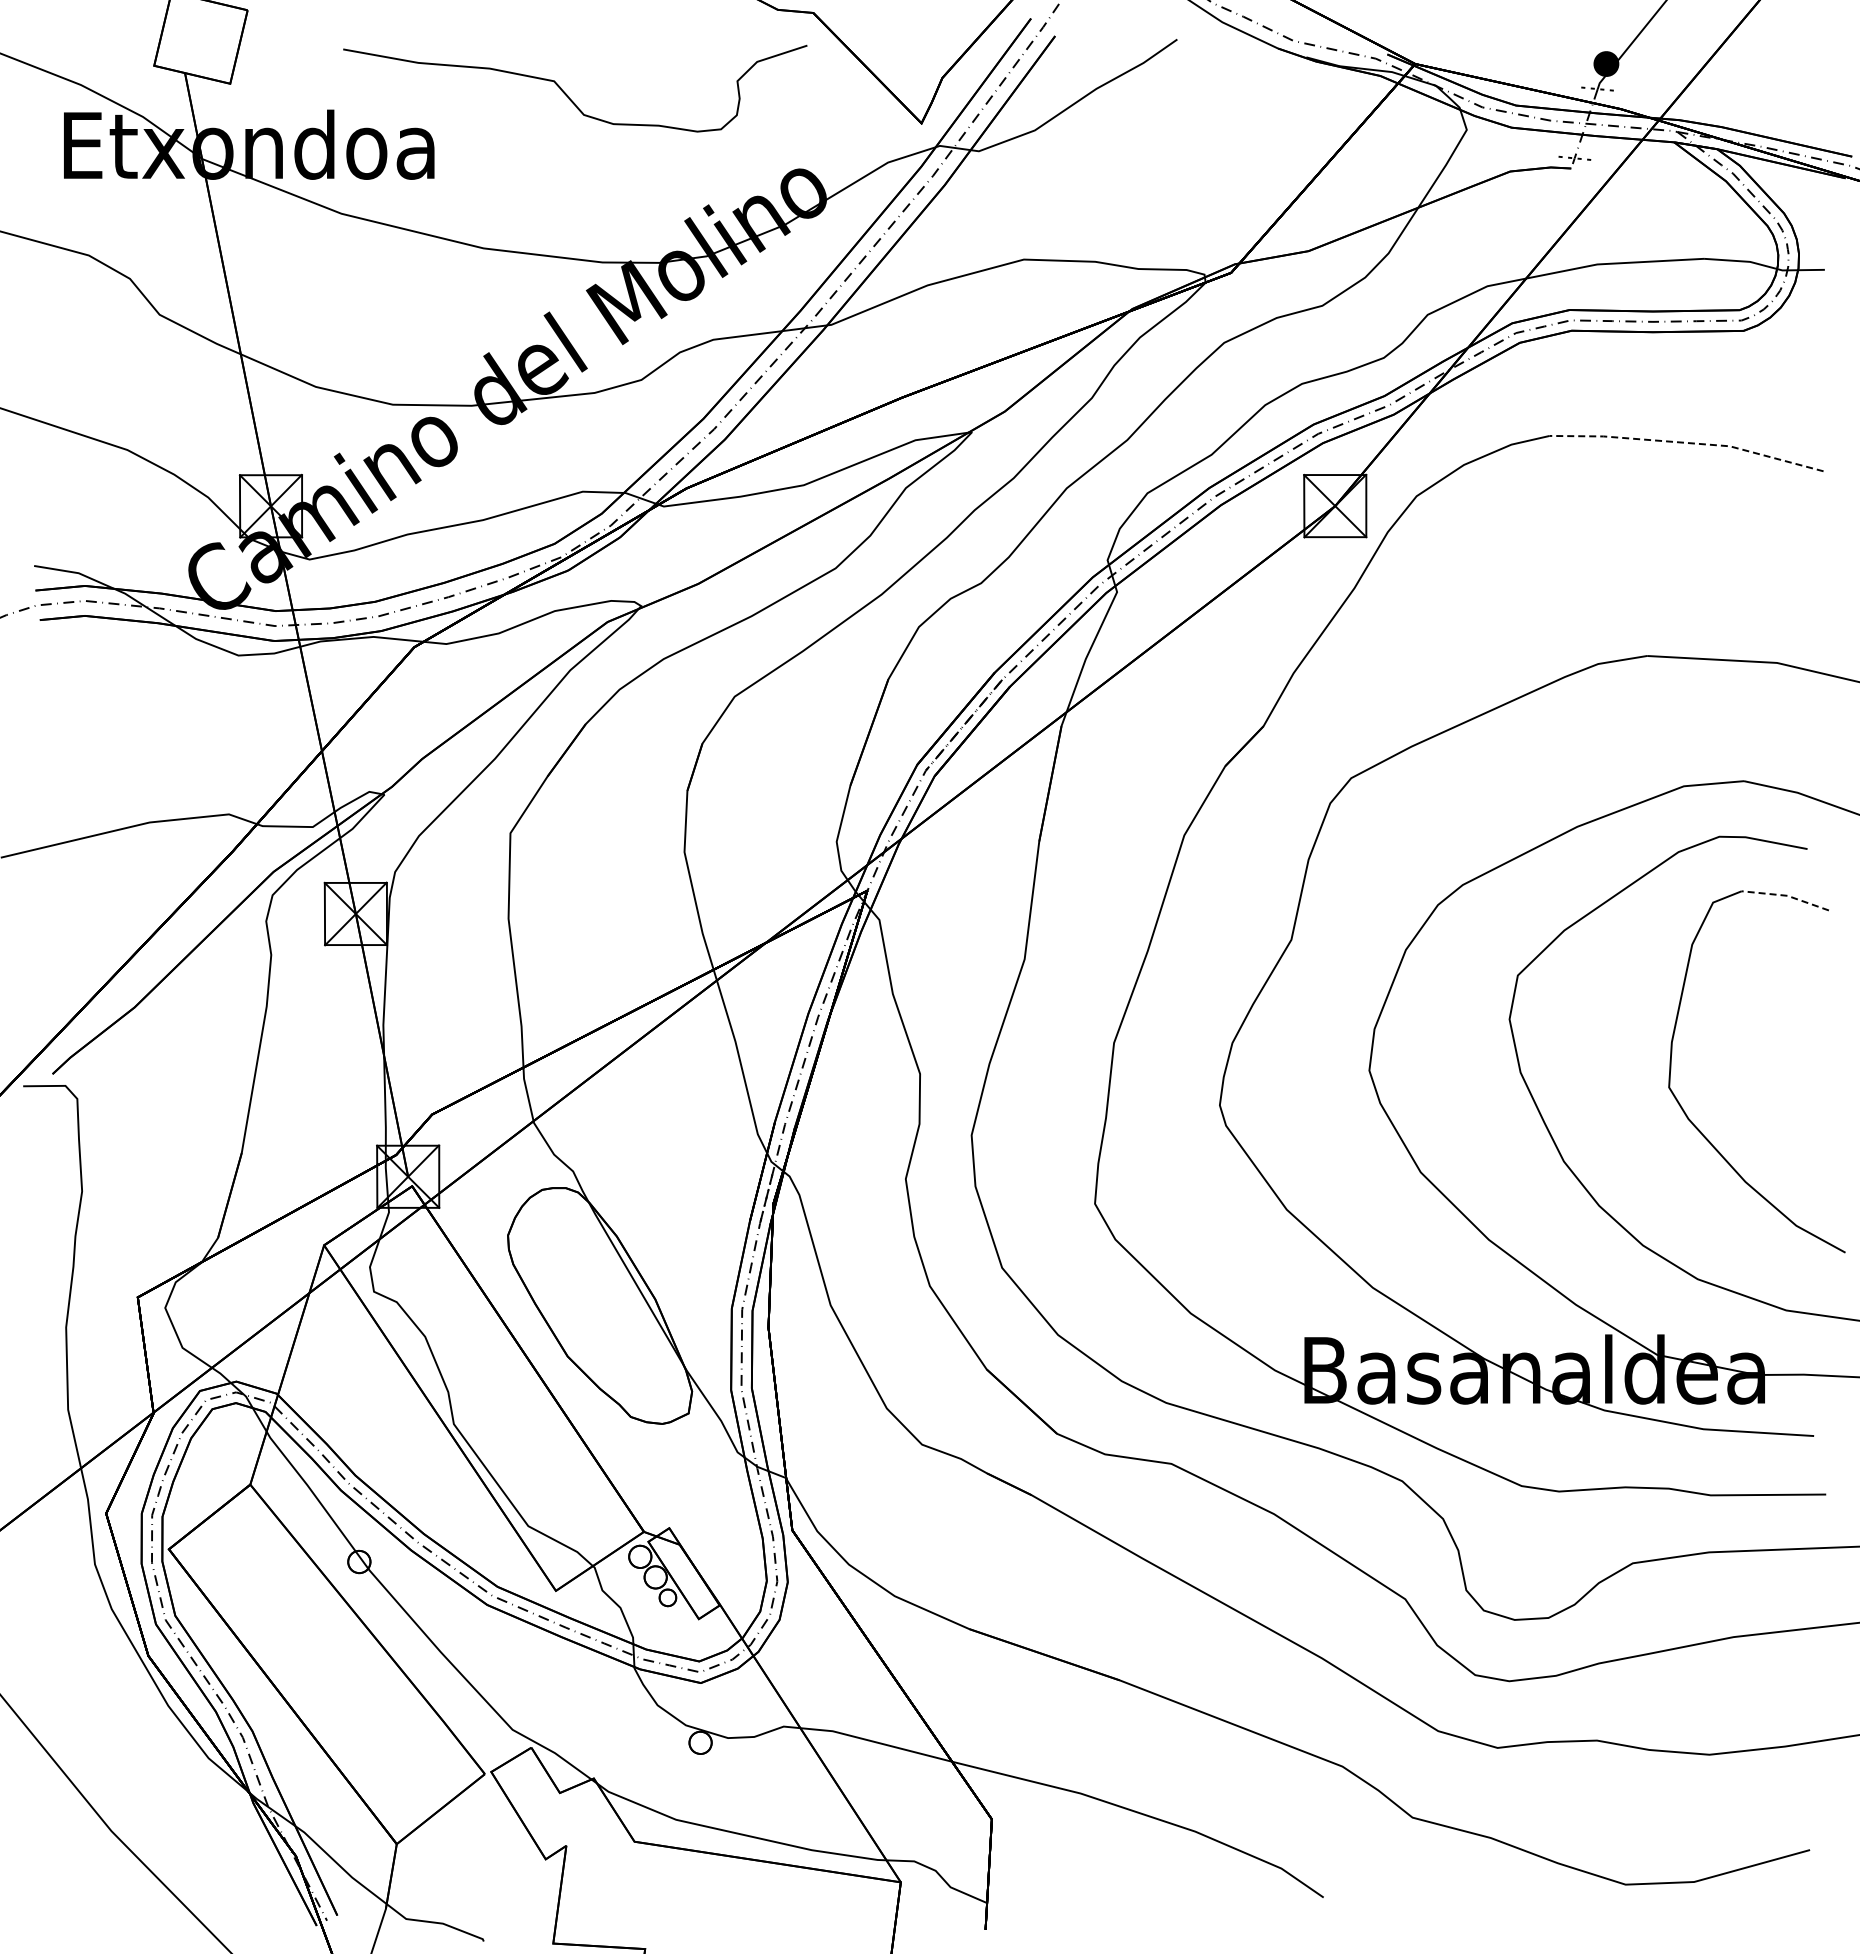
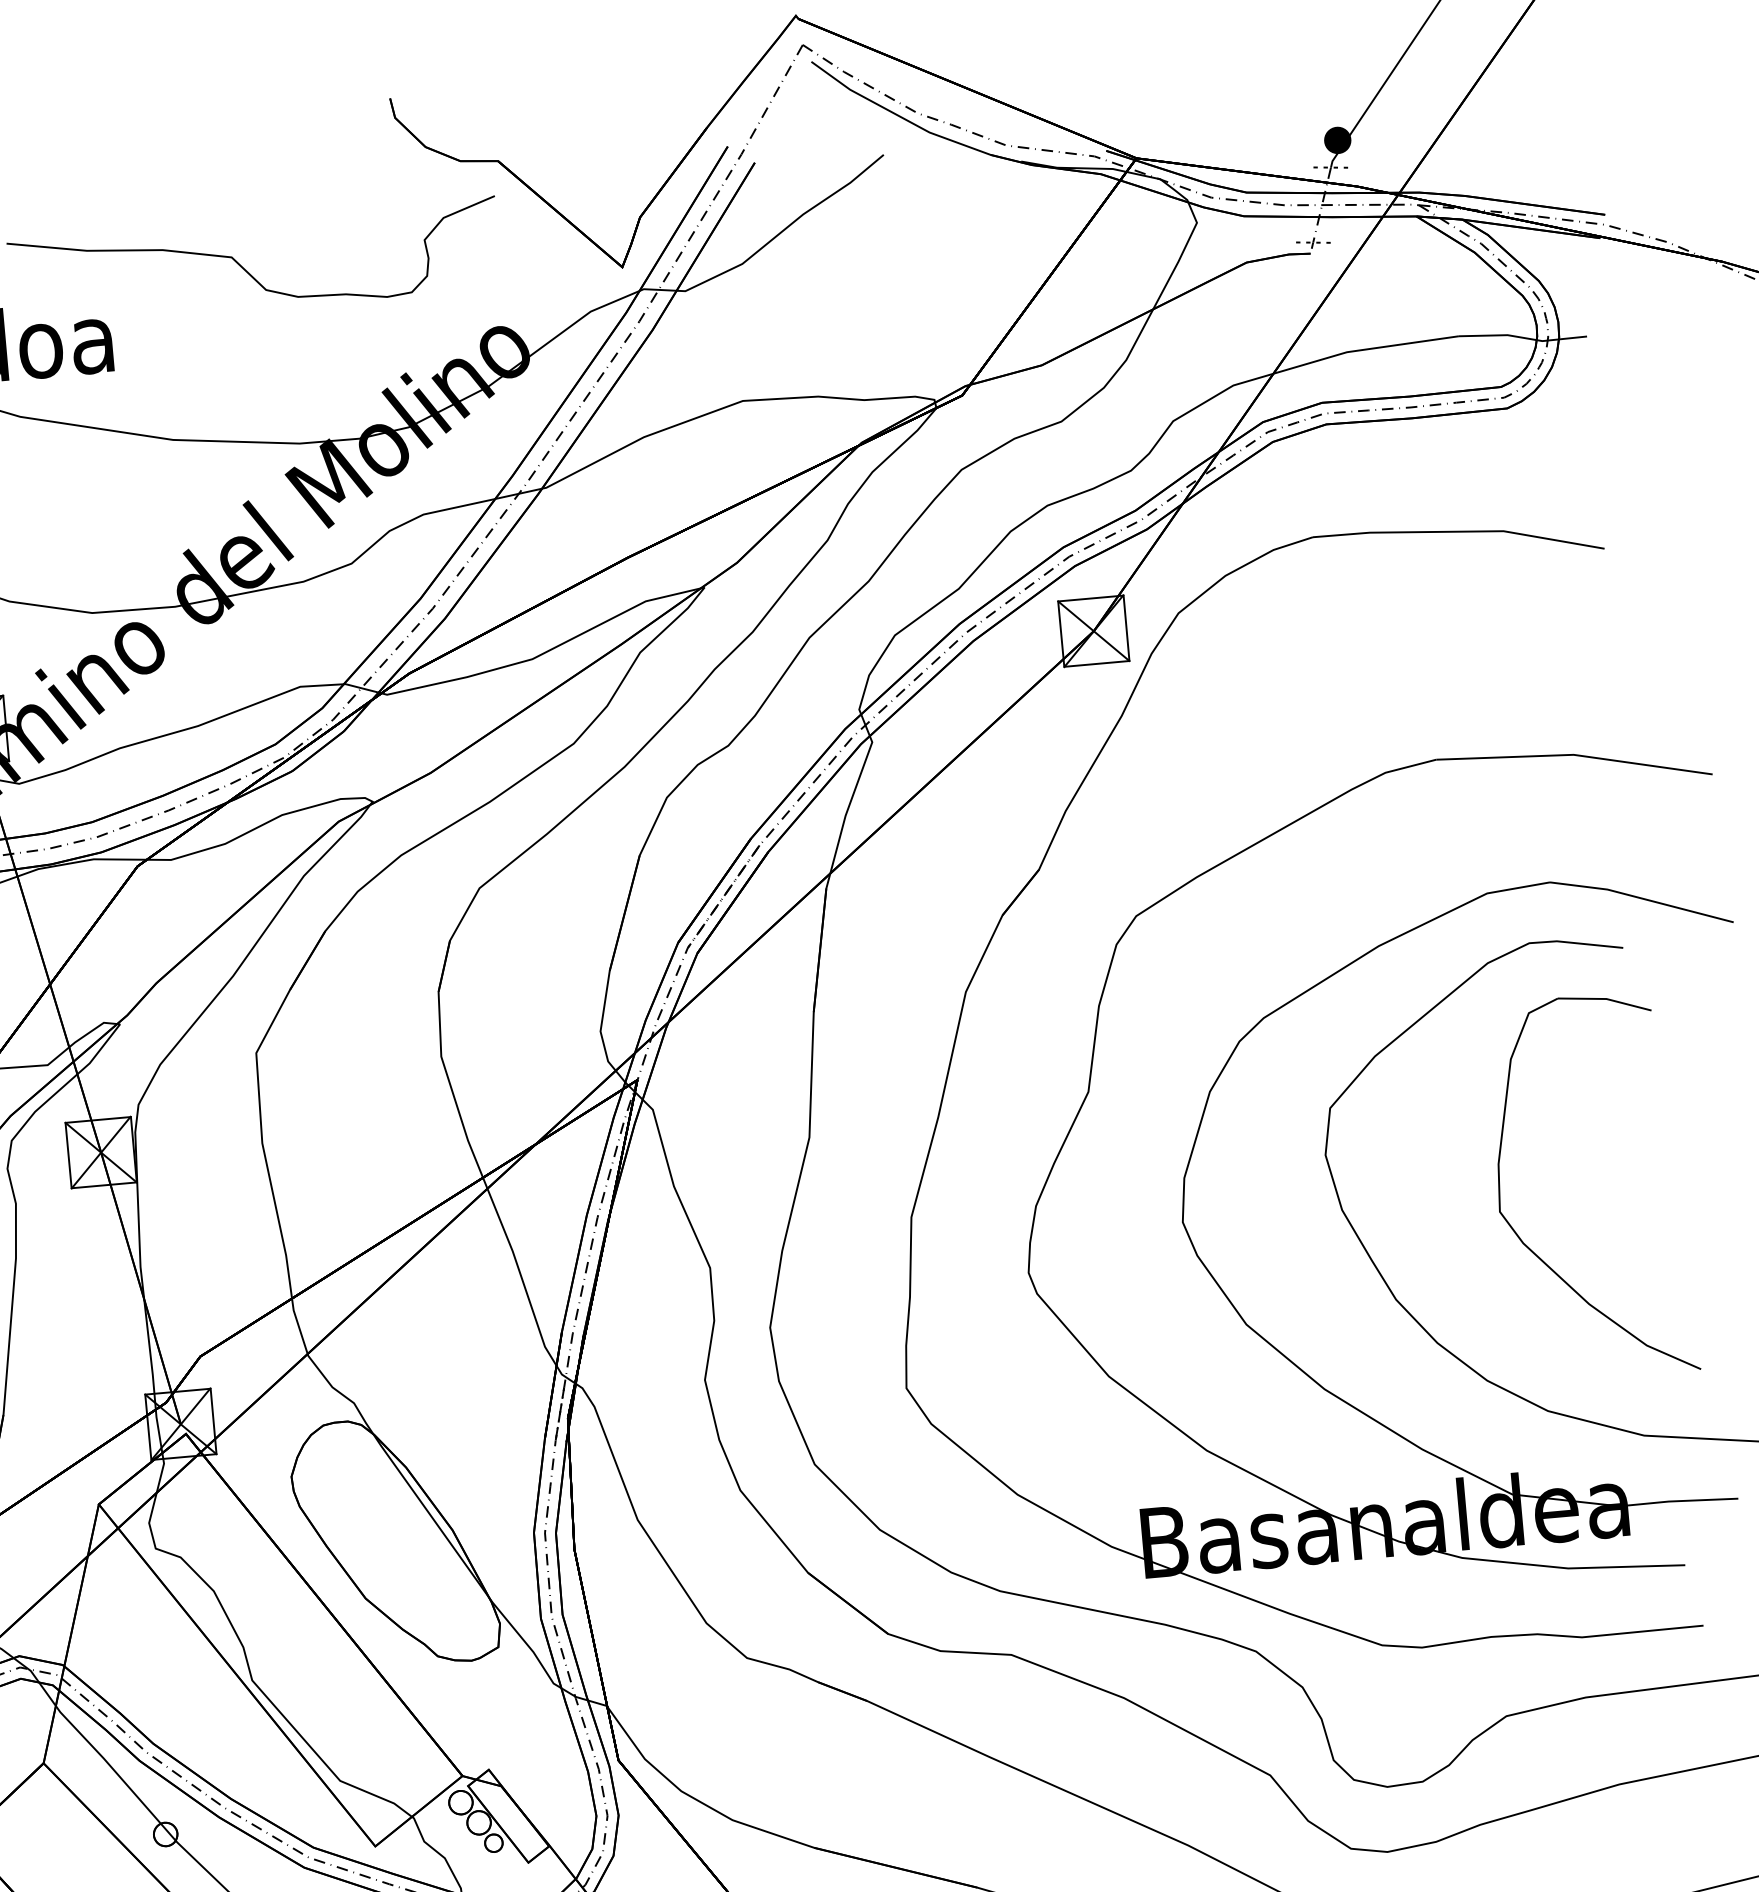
line: (1687, 442) -> (1458, 531), dashed -> solid
line: (1786, 895) -> (1605, 998), dashed -> solid

